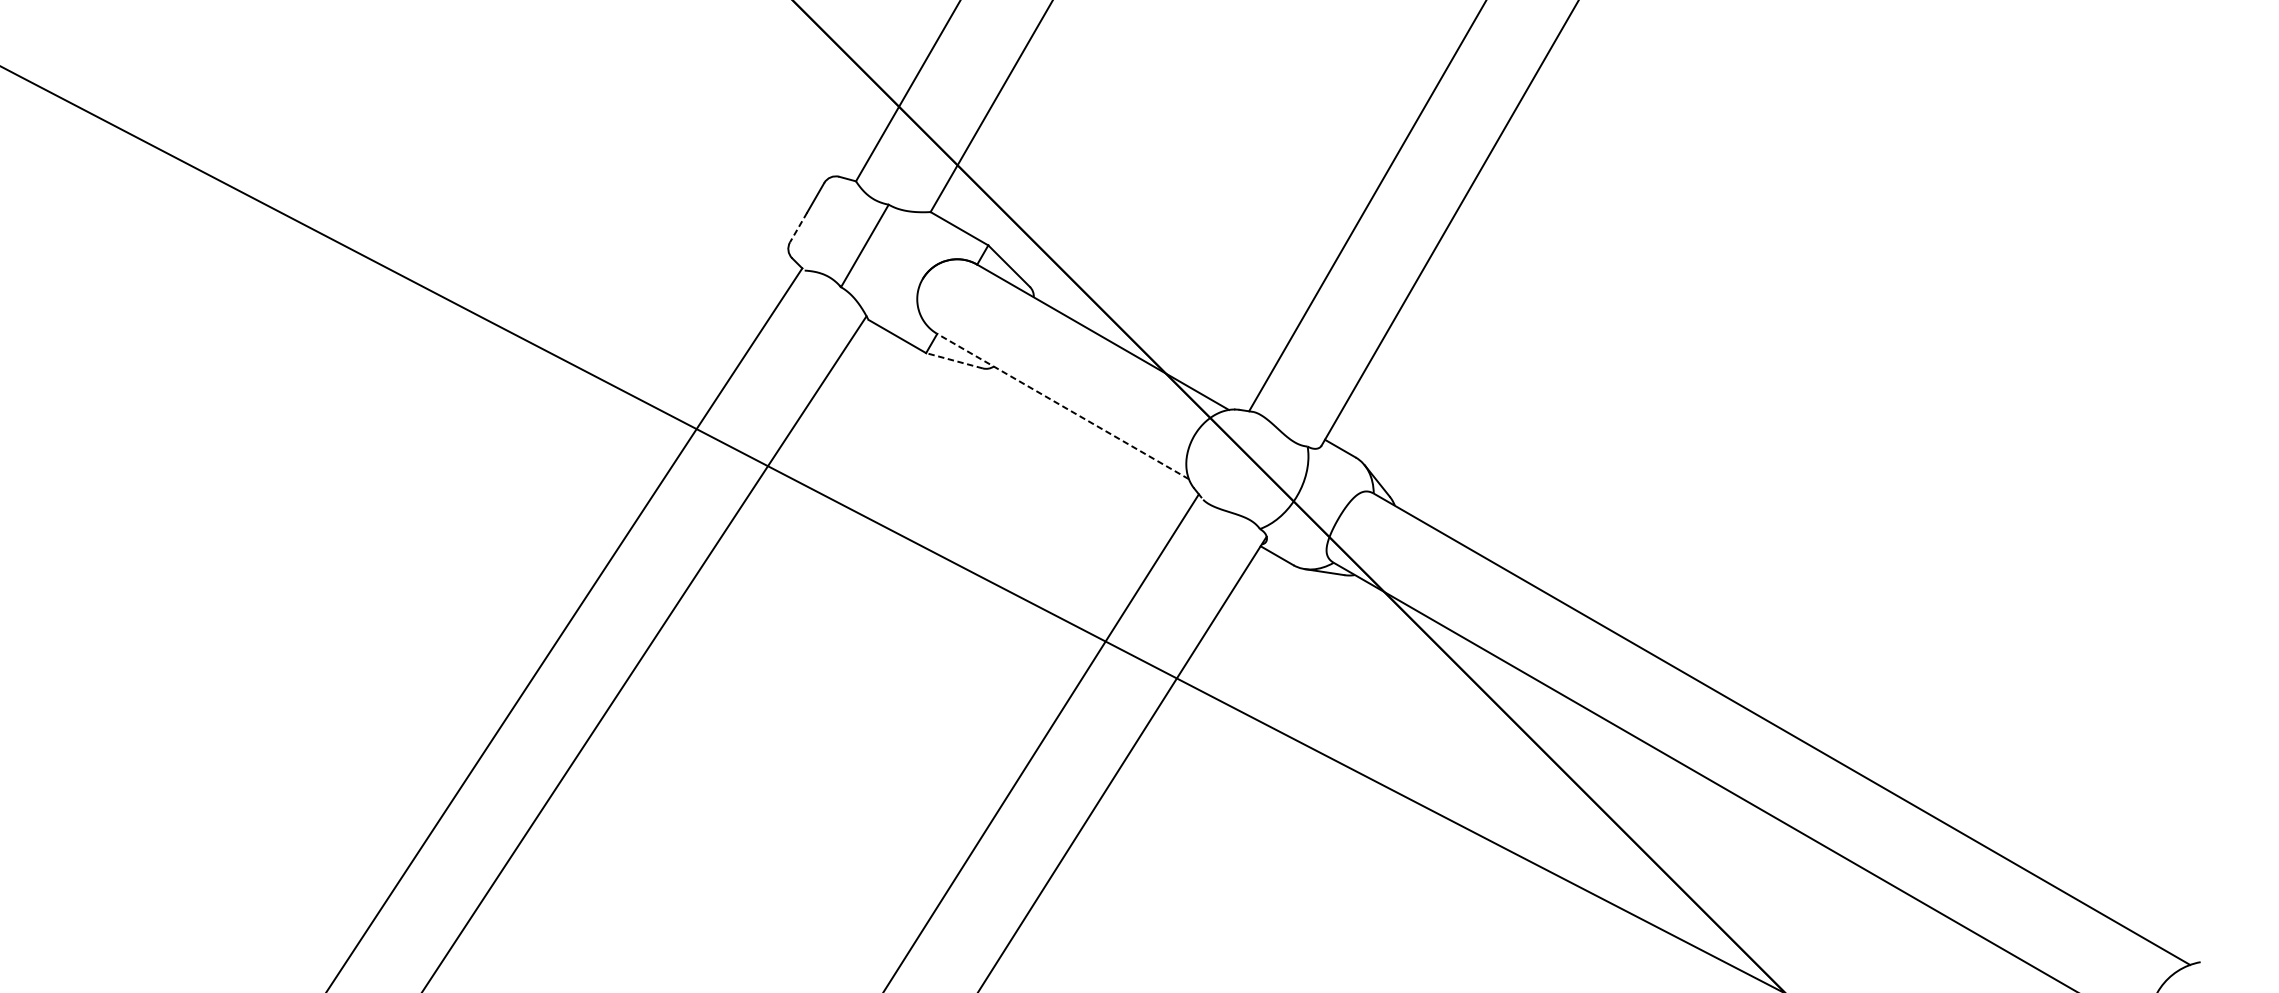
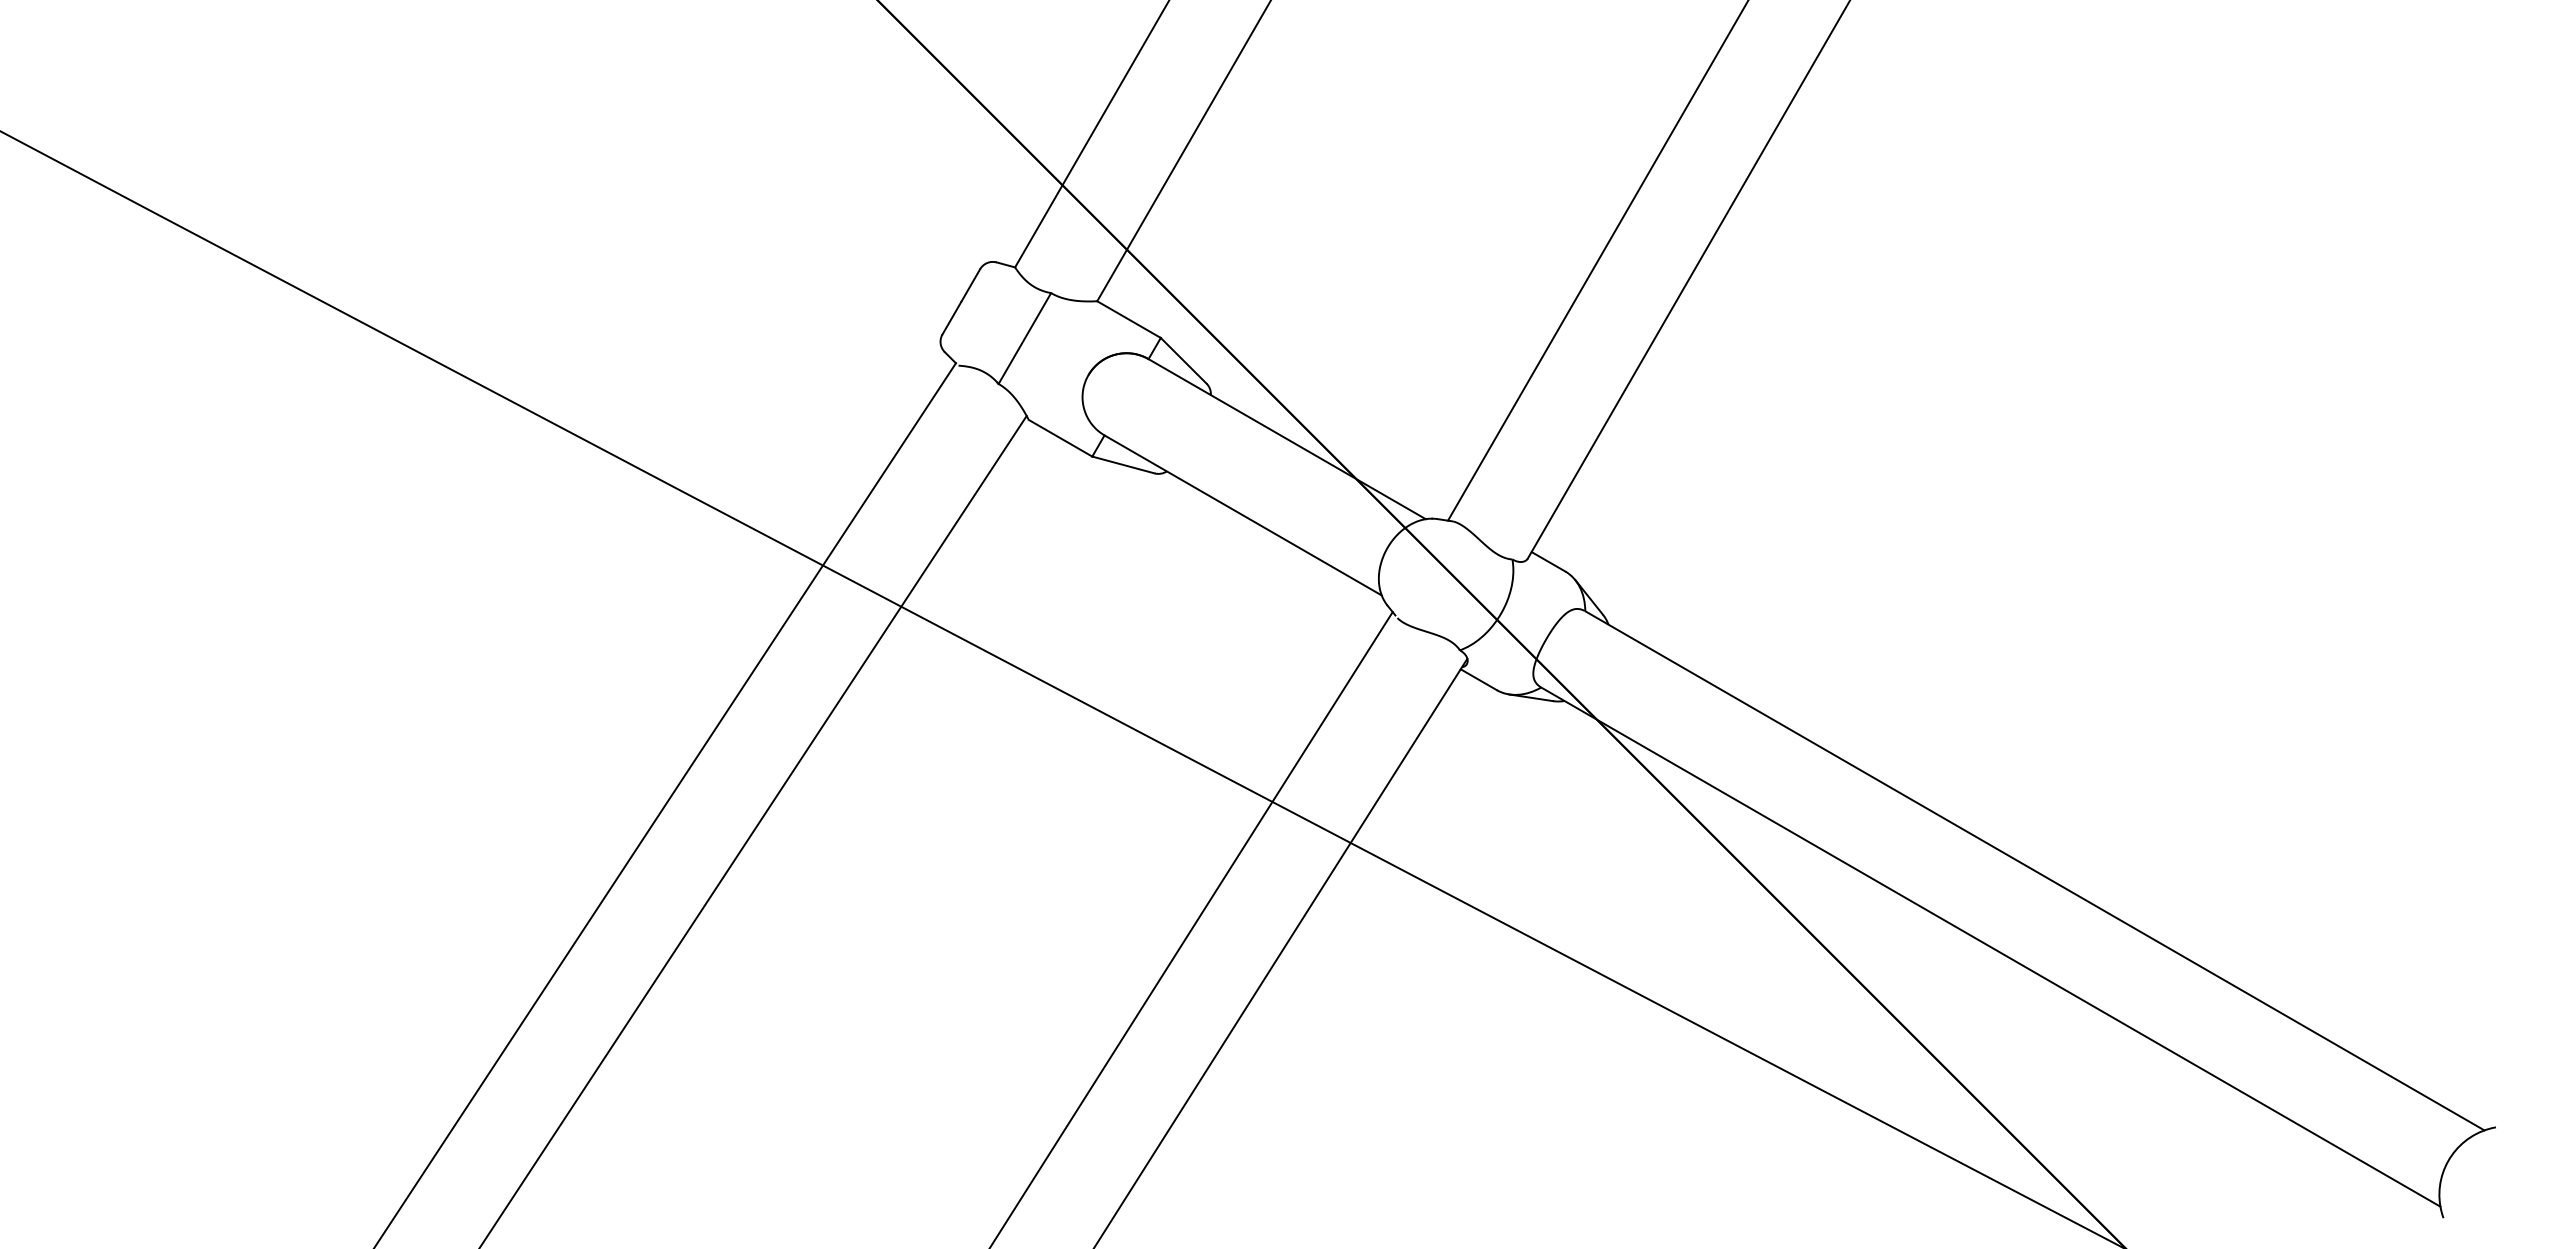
line: (798, 227) -> (951, 318), dashed -> solid
line: (954, 360) -> (1123, 464), dashed -> solid
line: (1062, 406) -> (1242, 515), dashed -> solid

